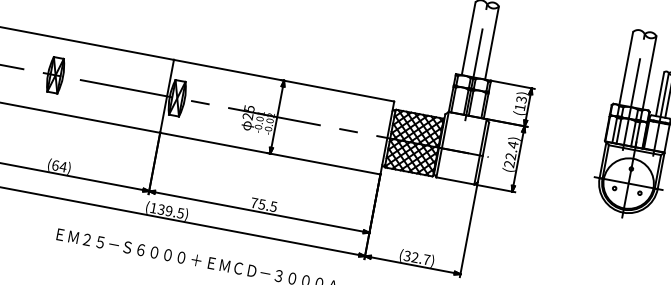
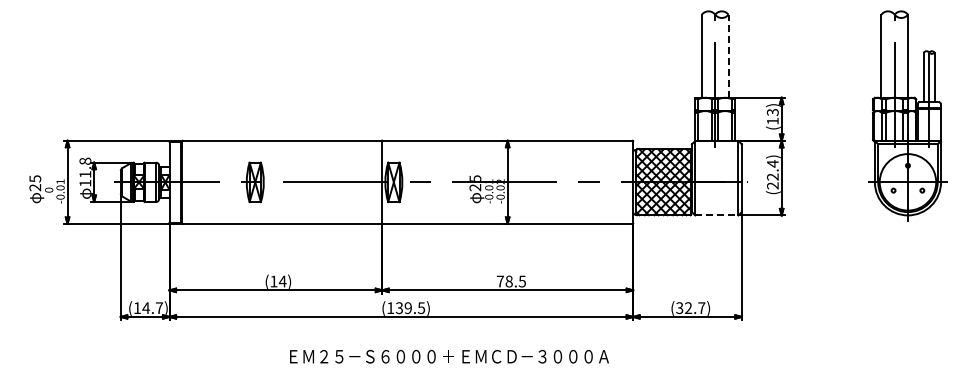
line: (491, 43) -> (728, 56), solid -> dashed
text: (55, 165) -> (273, 281), (64) -> (14)
line: (455, 180) -> (716, 215), solid -> dashed
text: (261, 204) -> (508, 281), 75.5 -> 78.5

